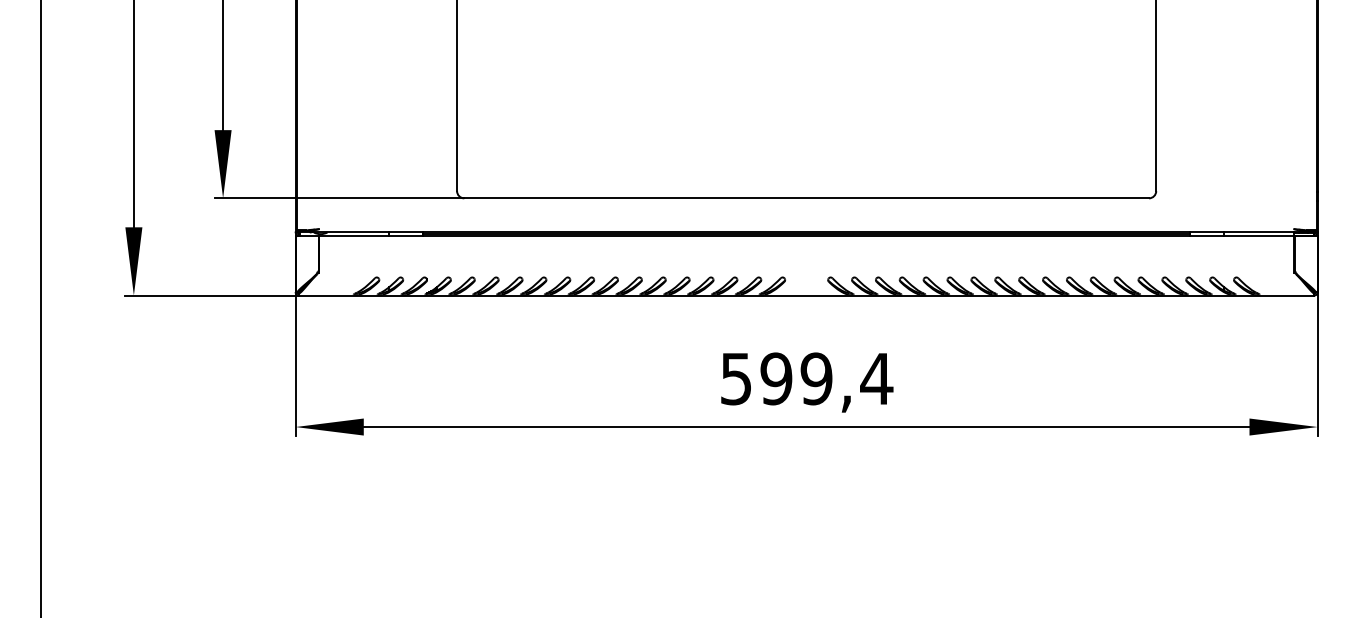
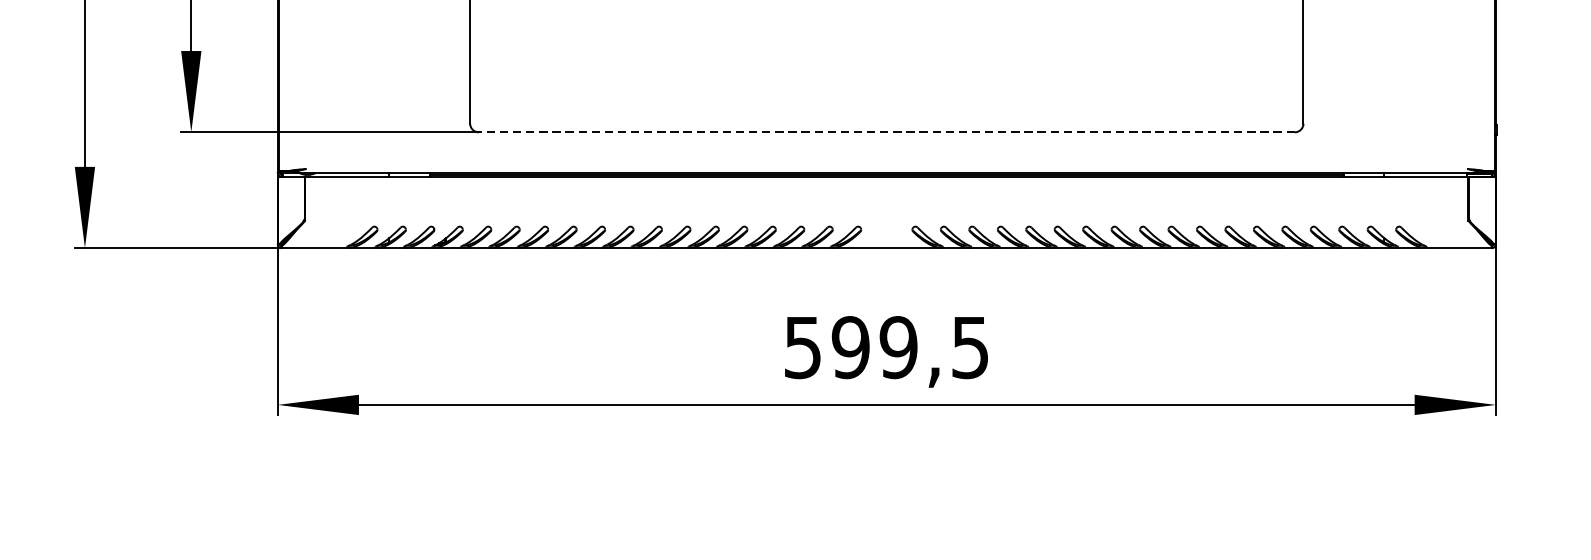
line: (806, 198) -> (886, 132), solid -> dashed
text: (876, 379) -> (970, 348), 599,4 -> 599,5

